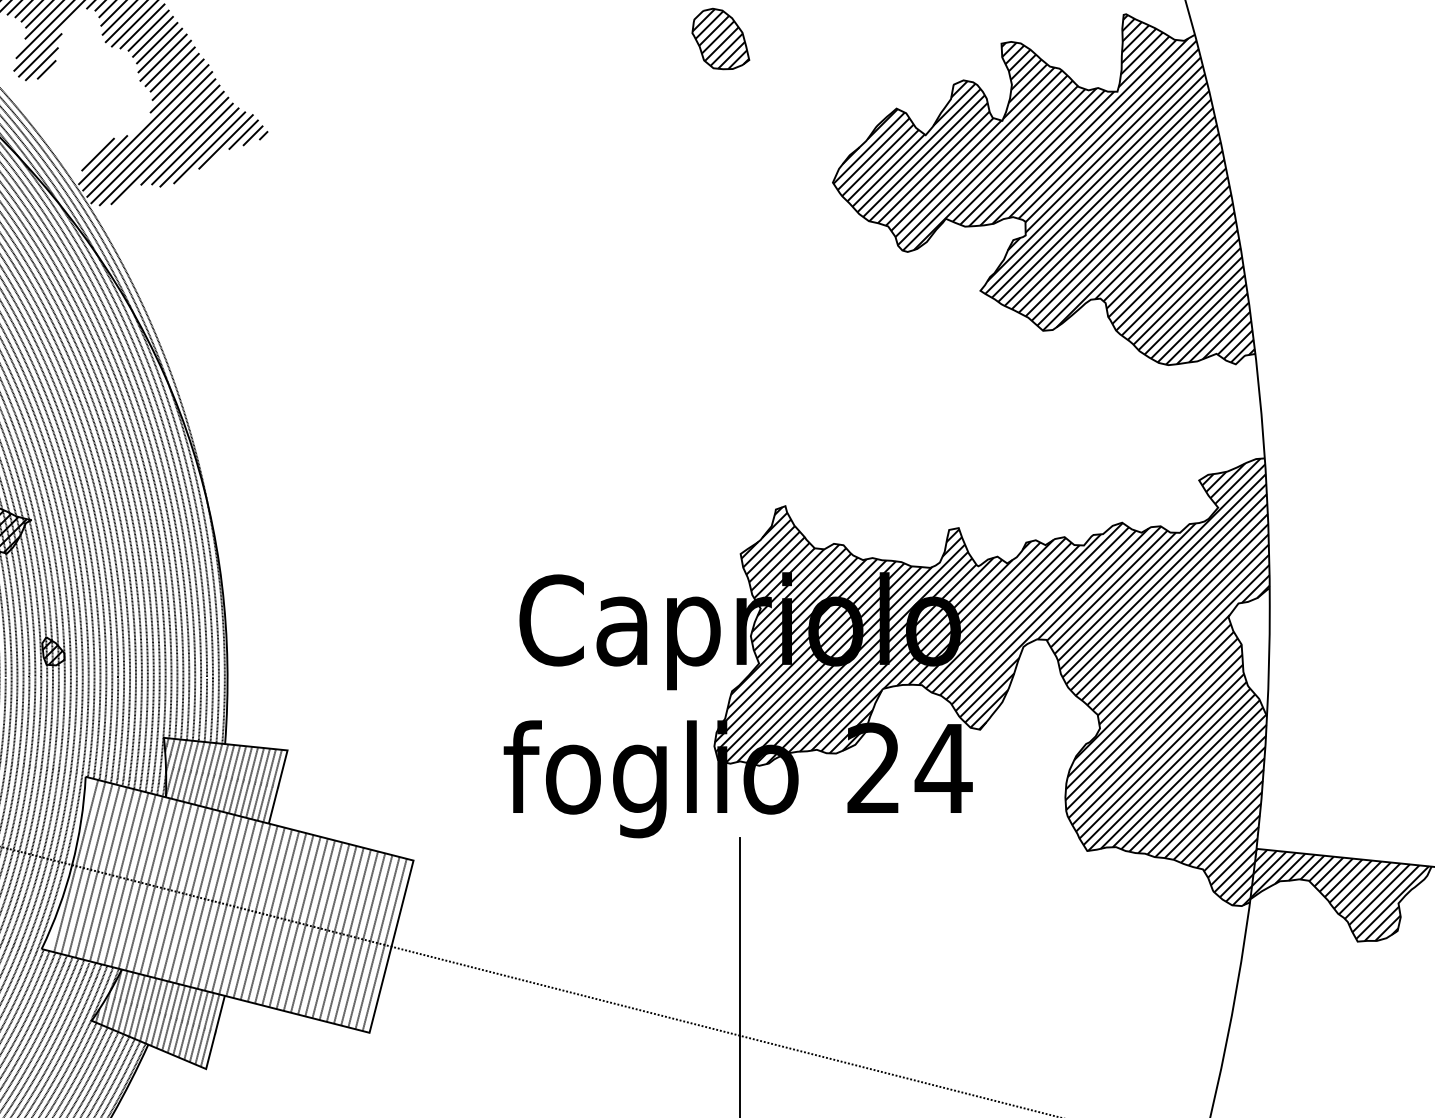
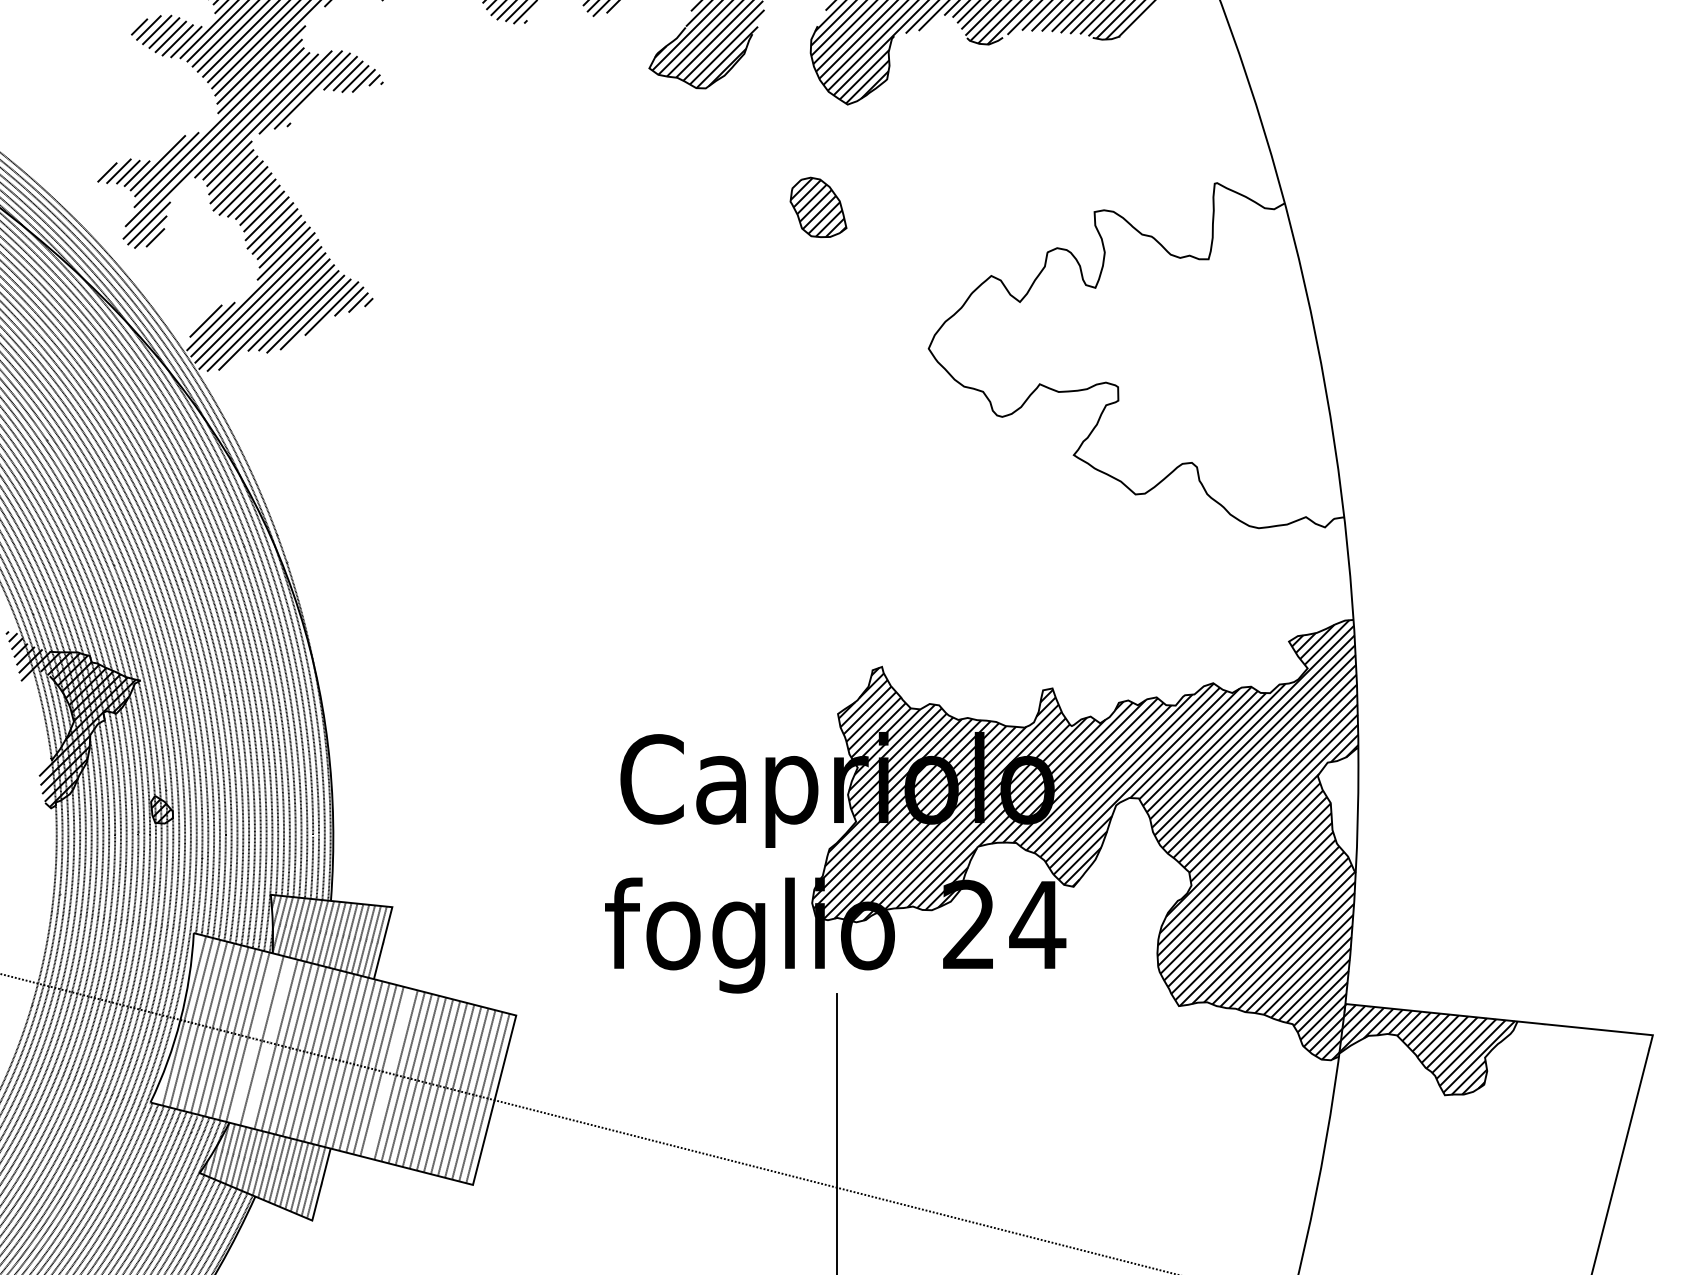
hatch: (1044, 189) -> (1136, 355), removed
line: (147, 883) -> (254, 1038), removed
line: (161, 888) -> (268, 1042), removed
line: (283, 918) -> (388, 1072), removed

